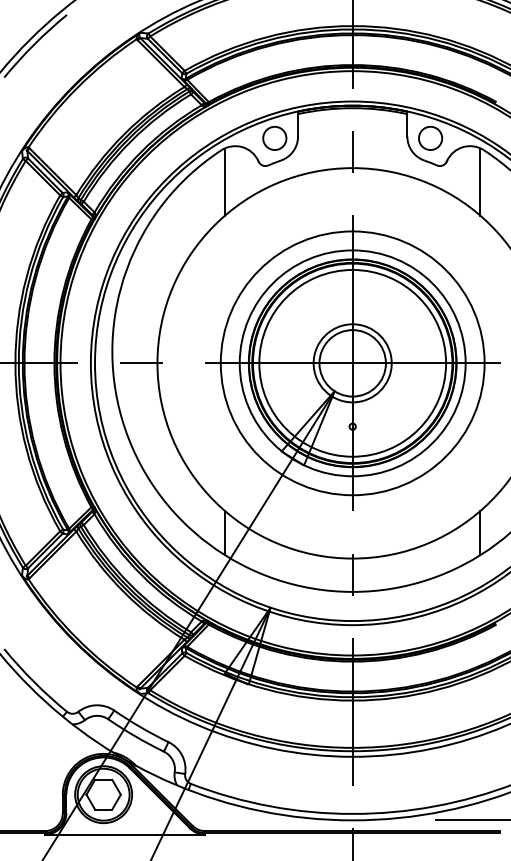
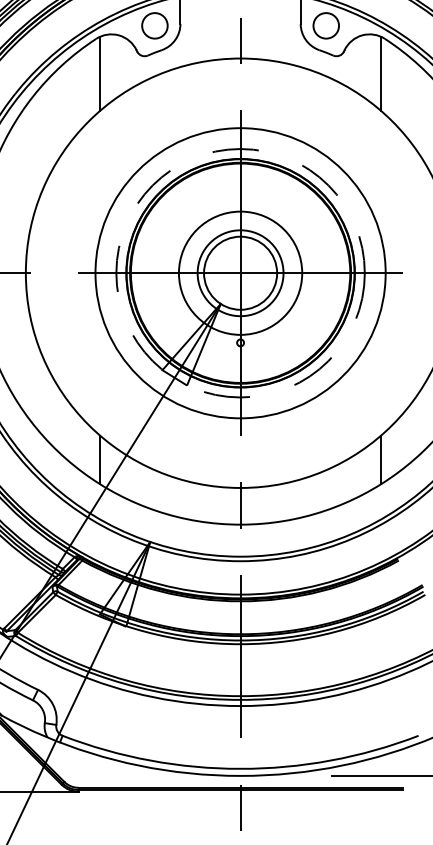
circle: (352, 362) -> (240, 272), size x0.6
circle: (352, 363) -> (240, 273), solid -> dashed

